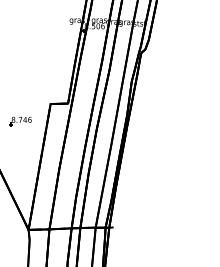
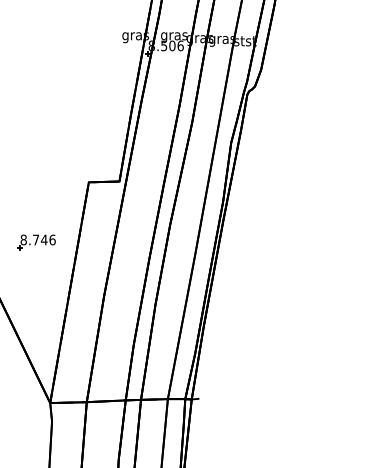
part: (20, 121) -> (35, 242), moved

